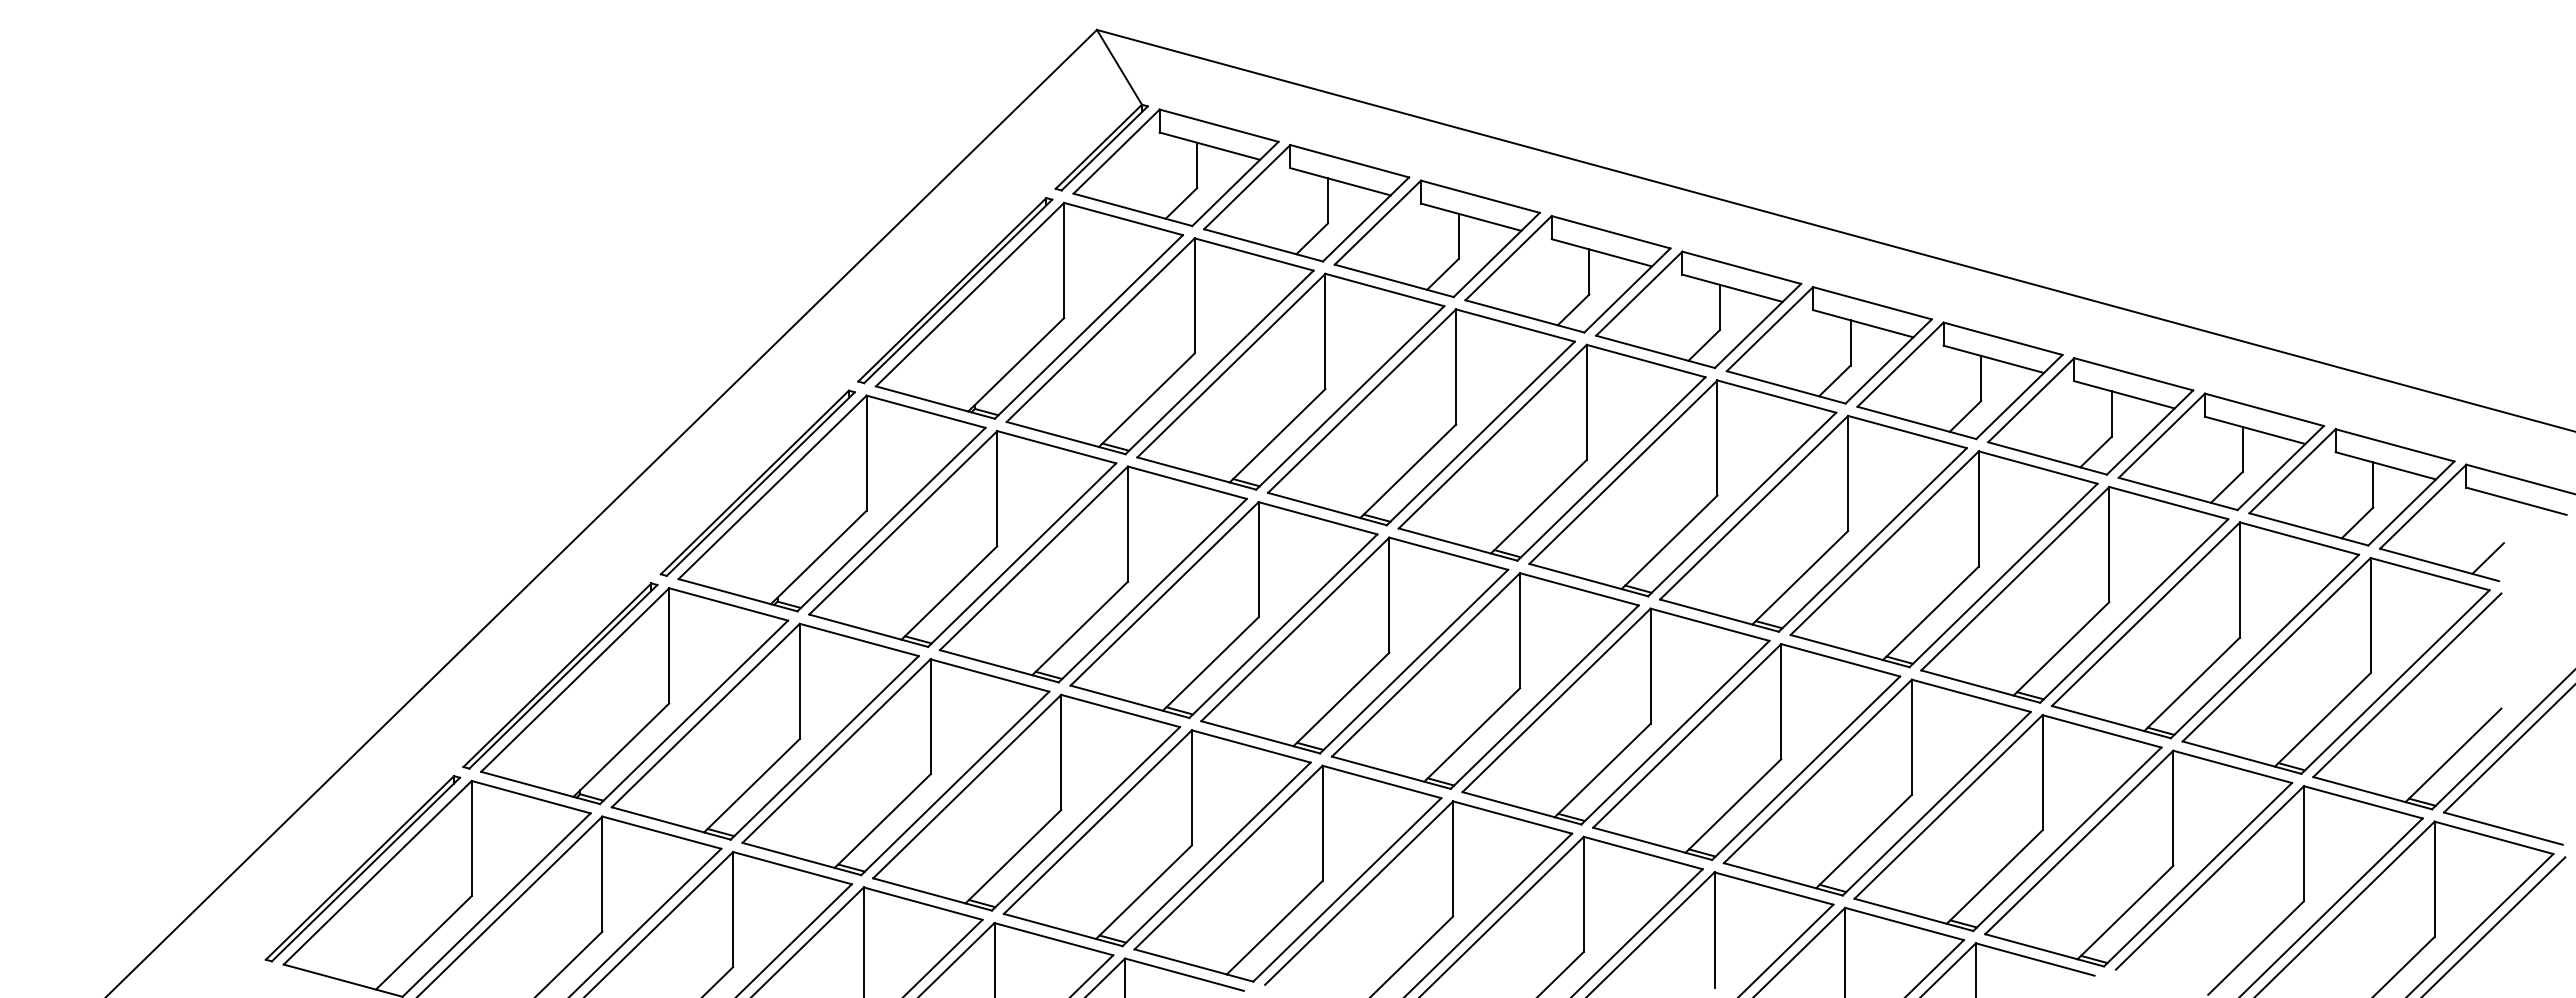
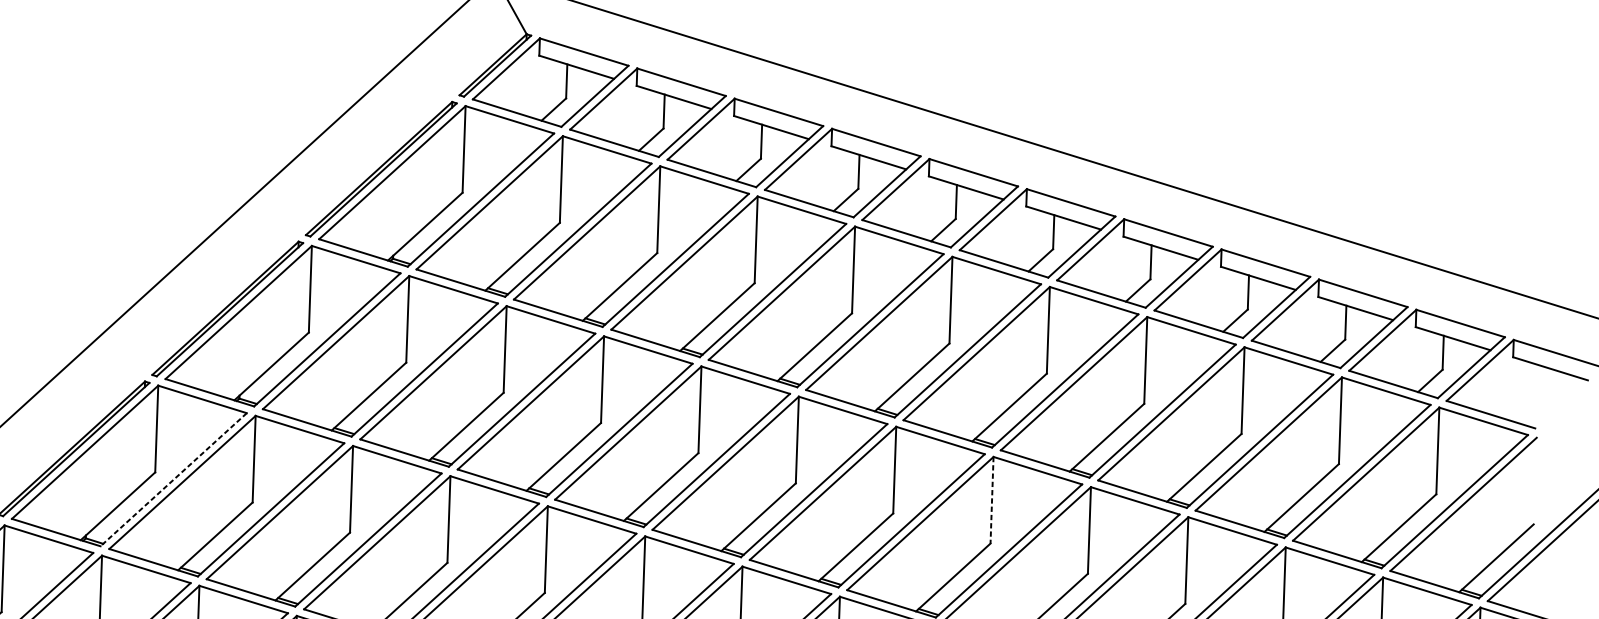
line: (2487, 558) -> (1527, 411), removed
line: (1781, 701) -> (992, 500), solid -> dashed
line: (693, 712) -> (173, 479), solid -> dashed

